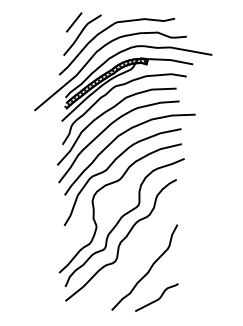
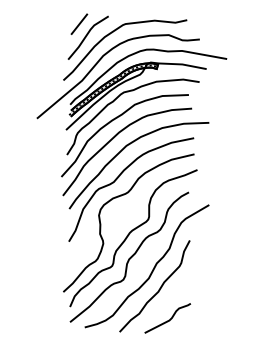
curve: (142, 251) -> (152, 269), added

